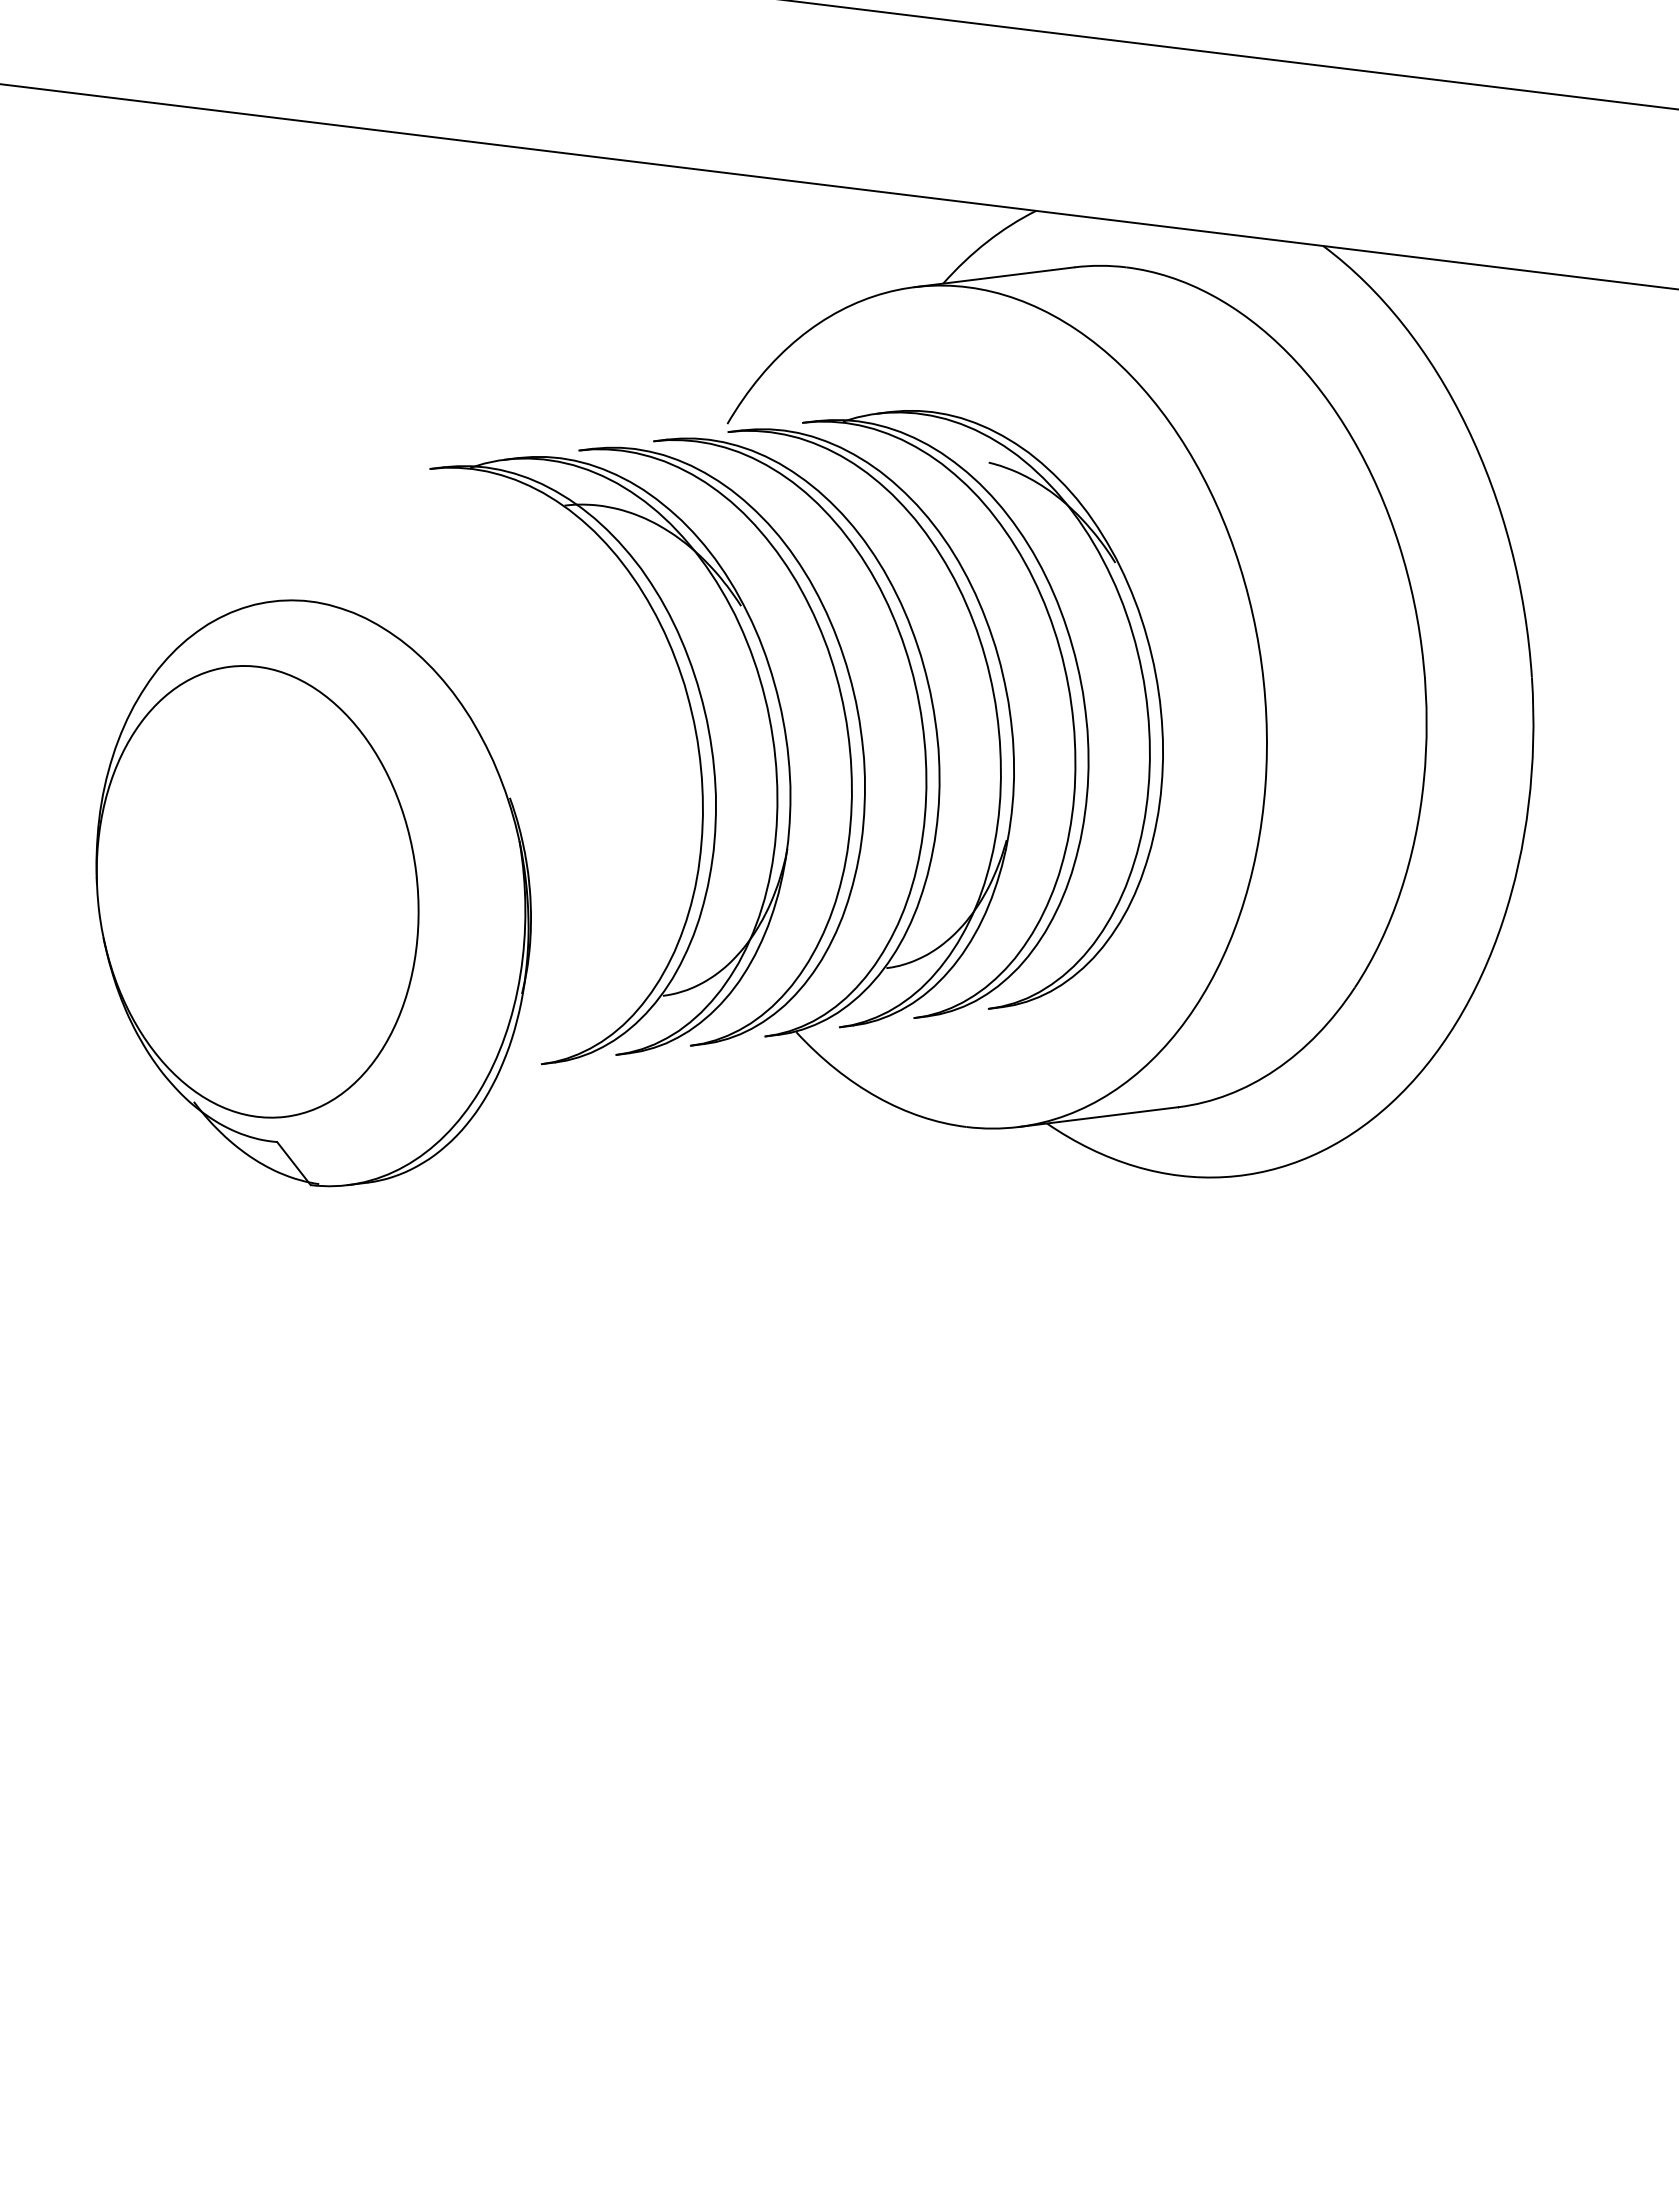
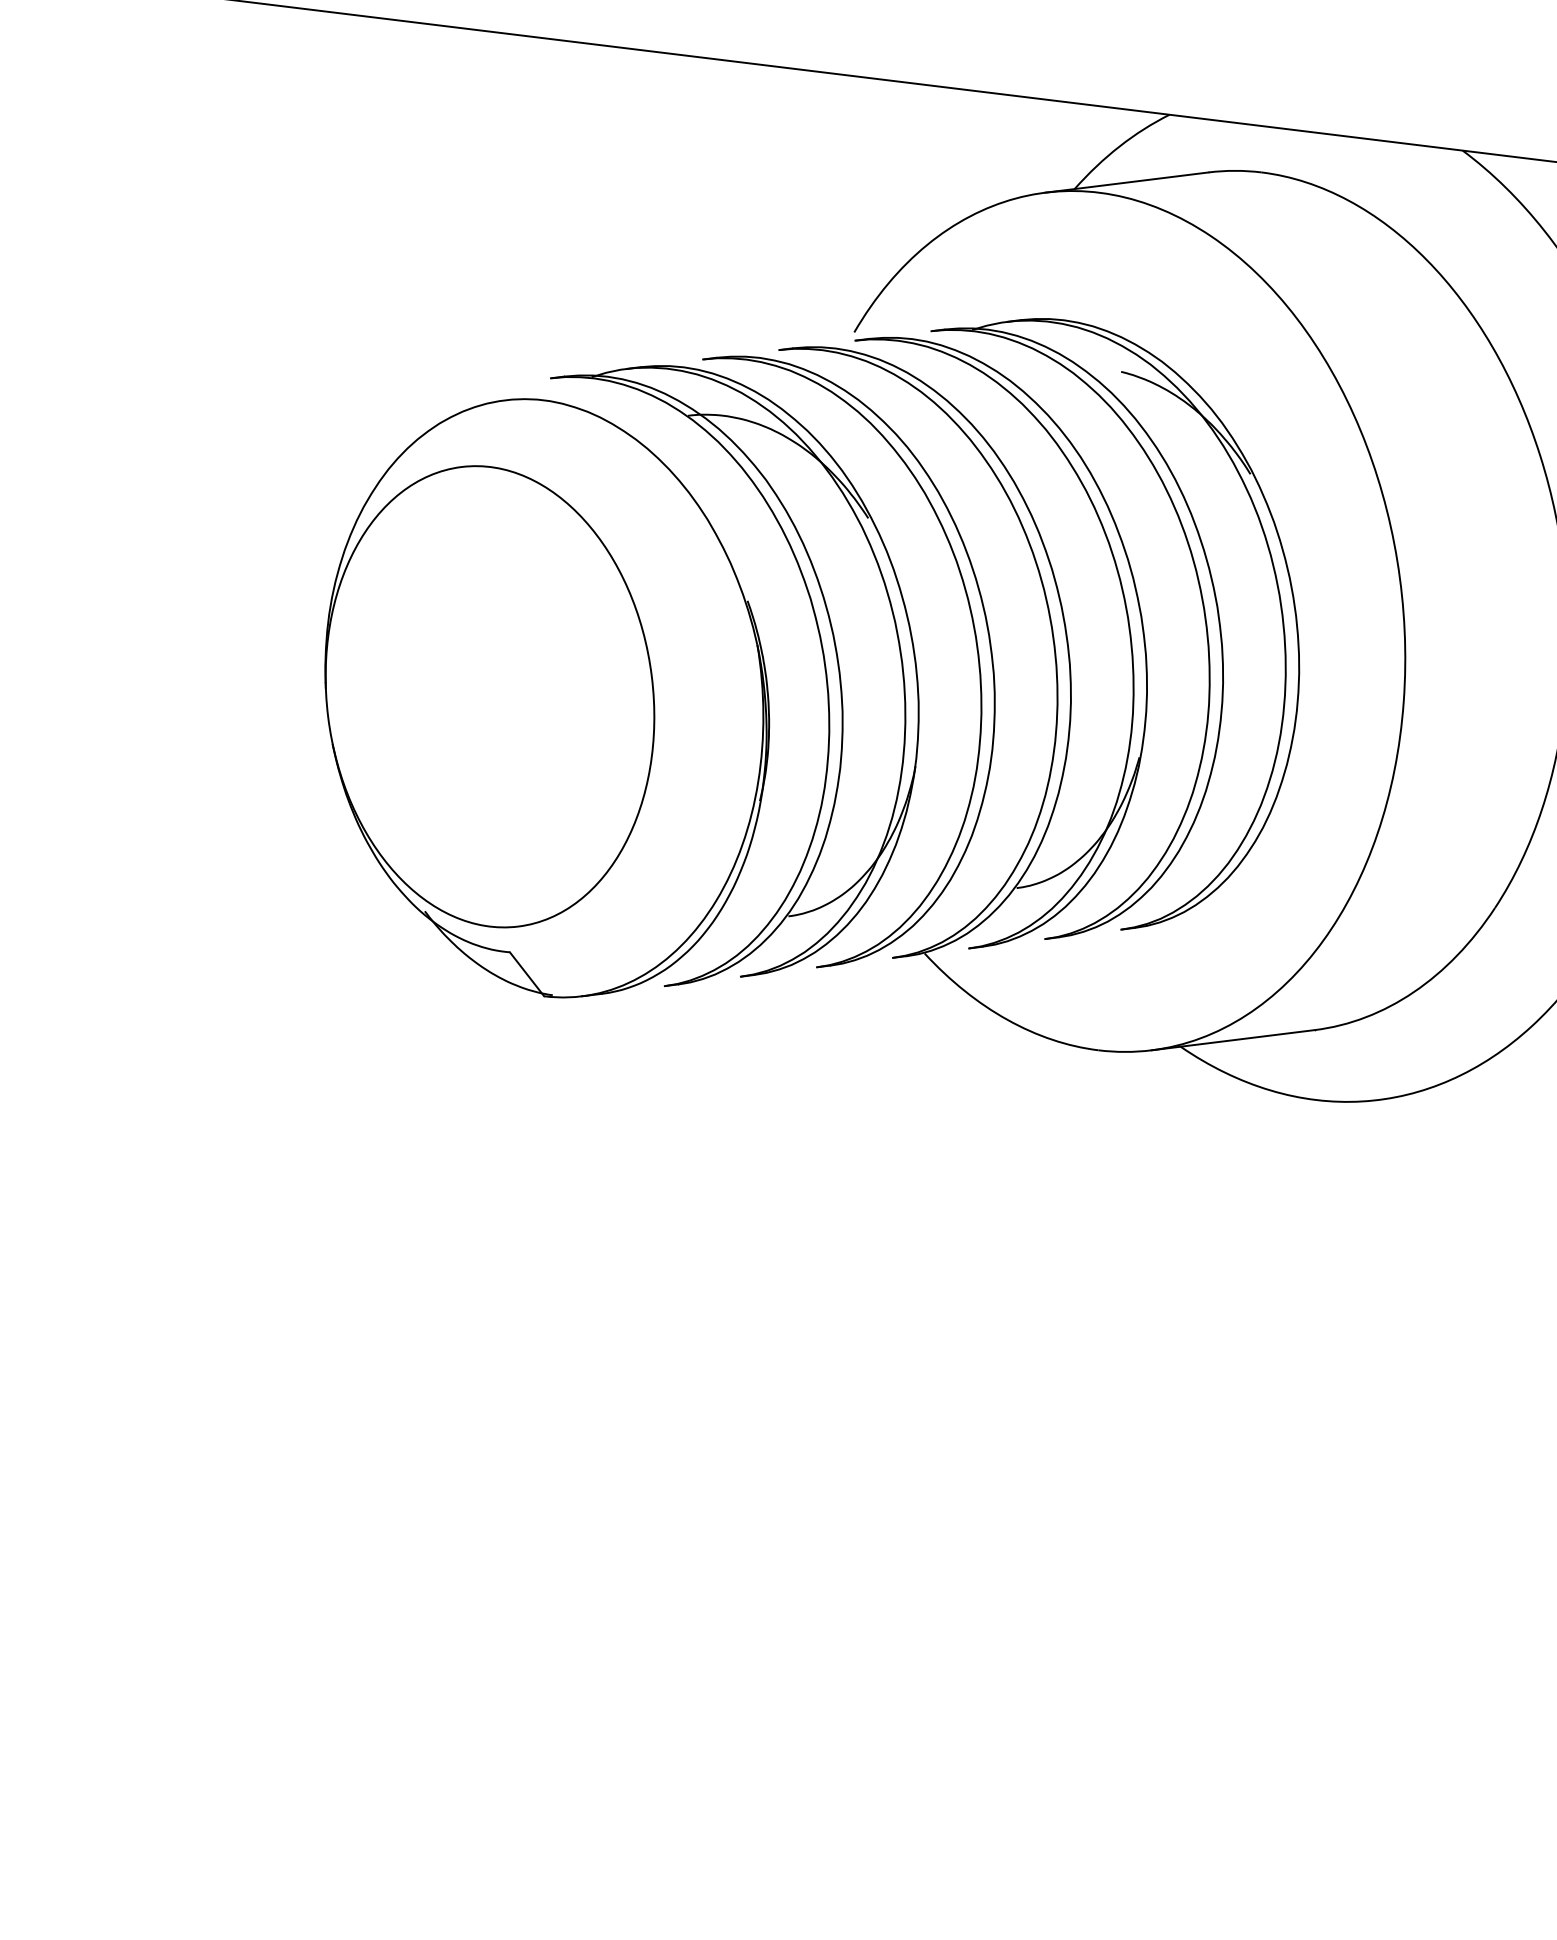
part: (313, 893) -> (547, 698), moved

